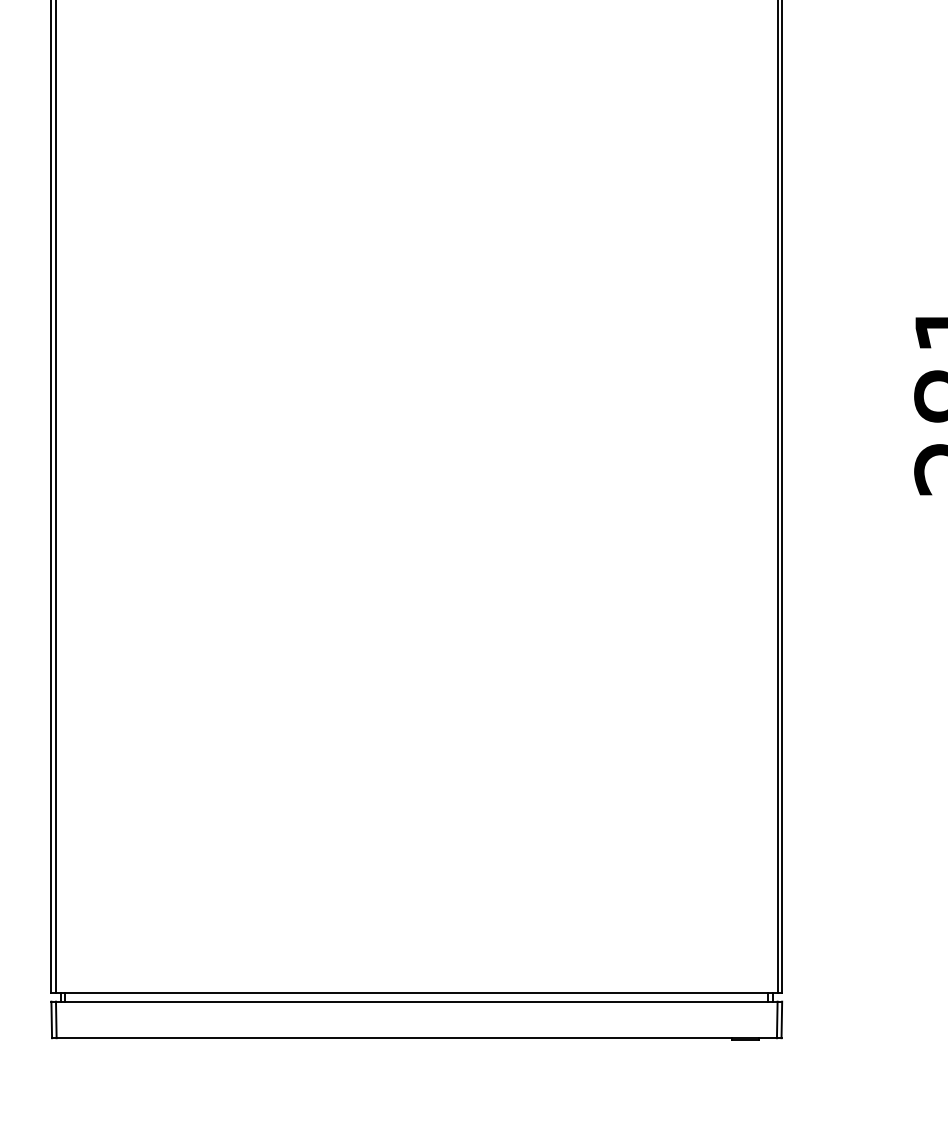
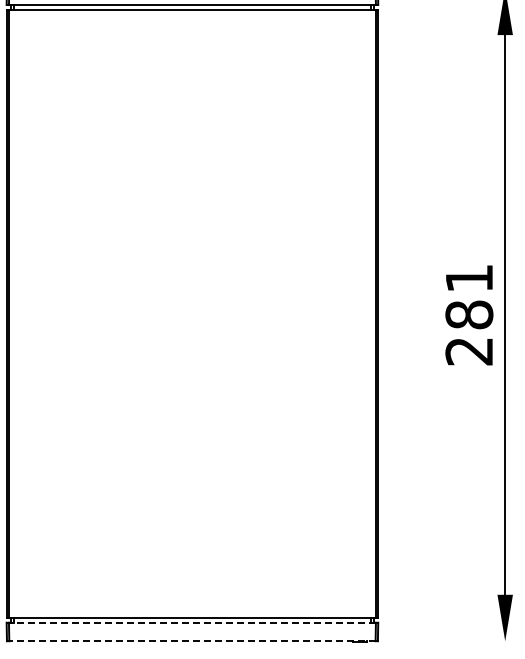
line: (414, 1001) -> (191, 622), solid -> dashed
line: (414, 1038) -> (191, 641), solid -> dashed

